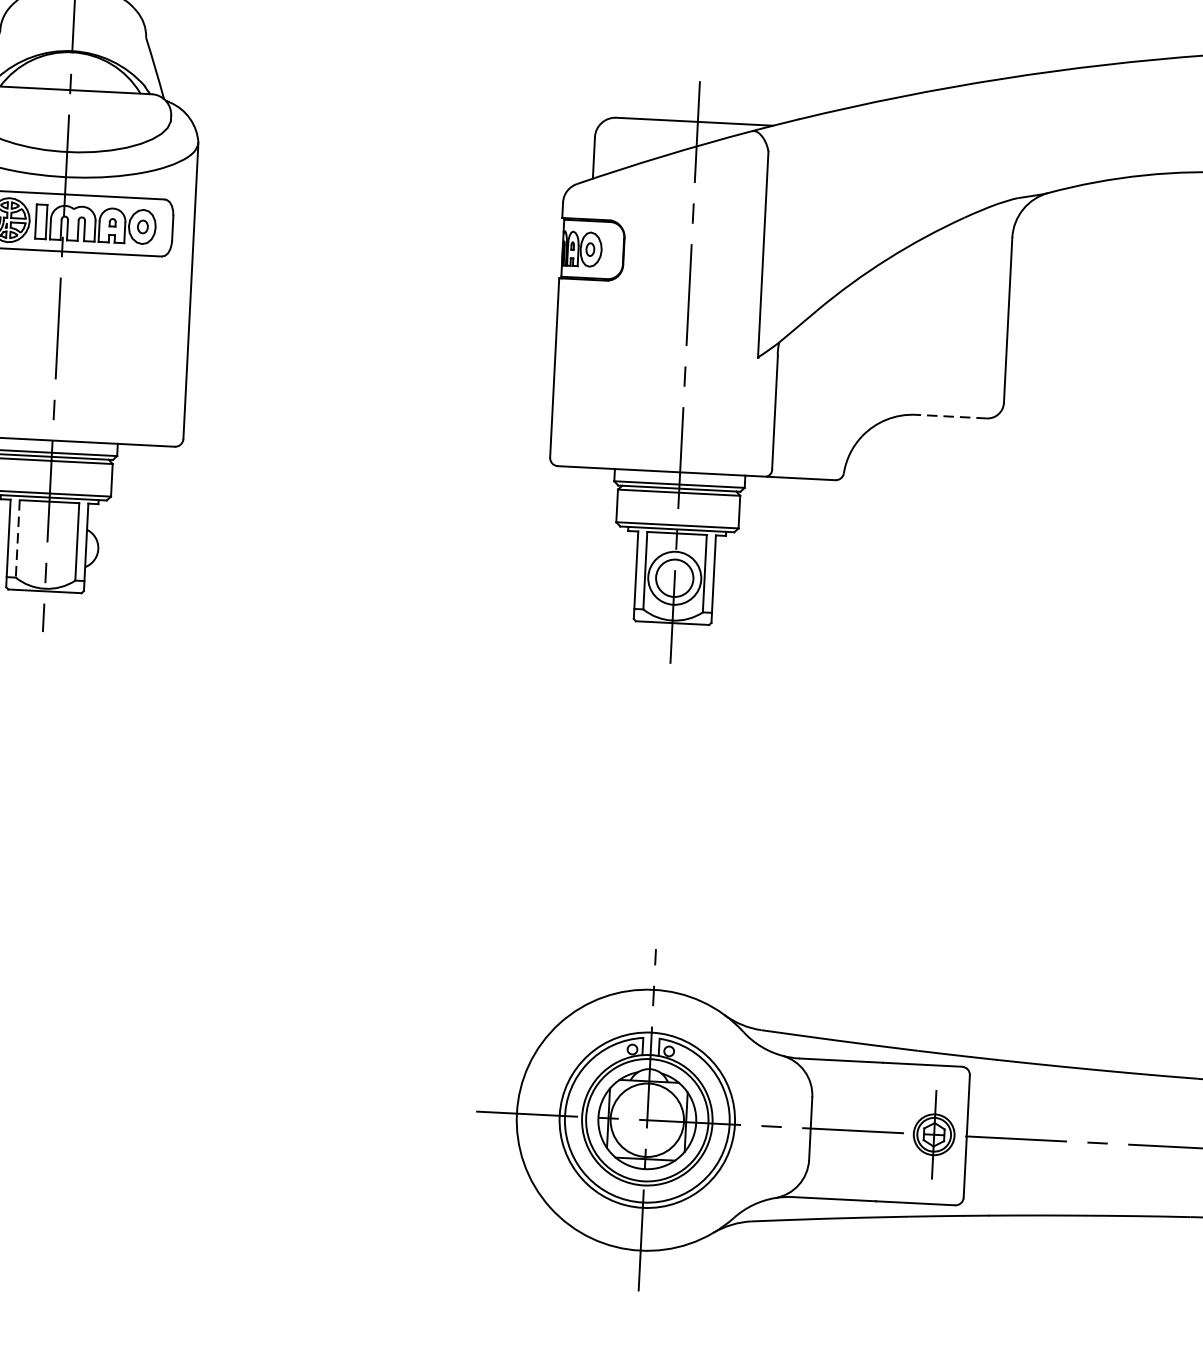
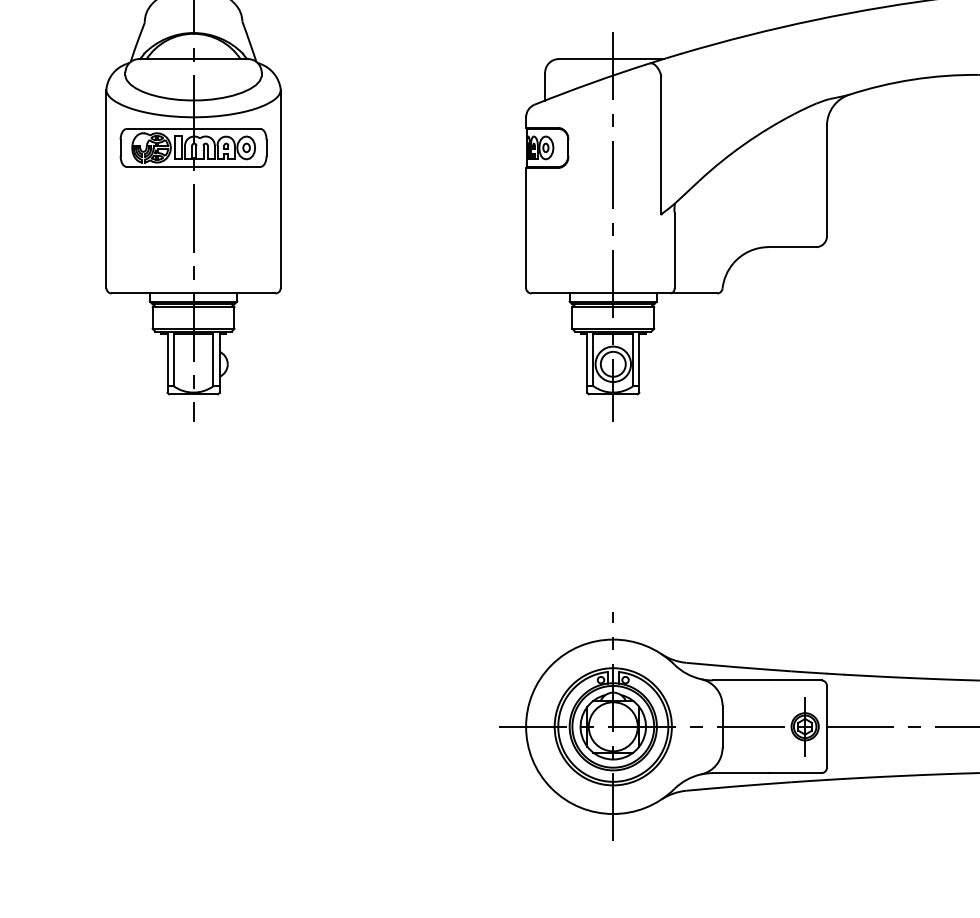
line: (951, 417) -> (792, 247), dashed -> solid
line: (17, 539) -> (173, 360), dashed -> solid

